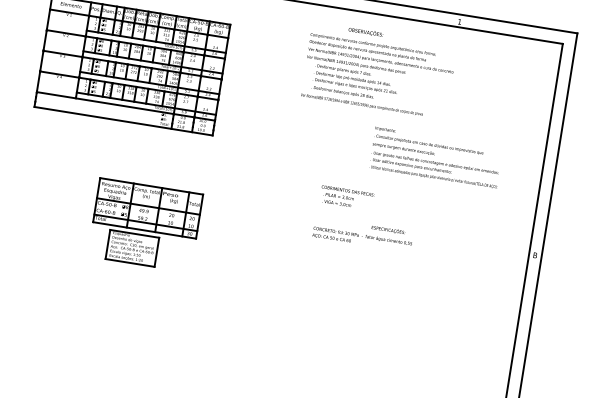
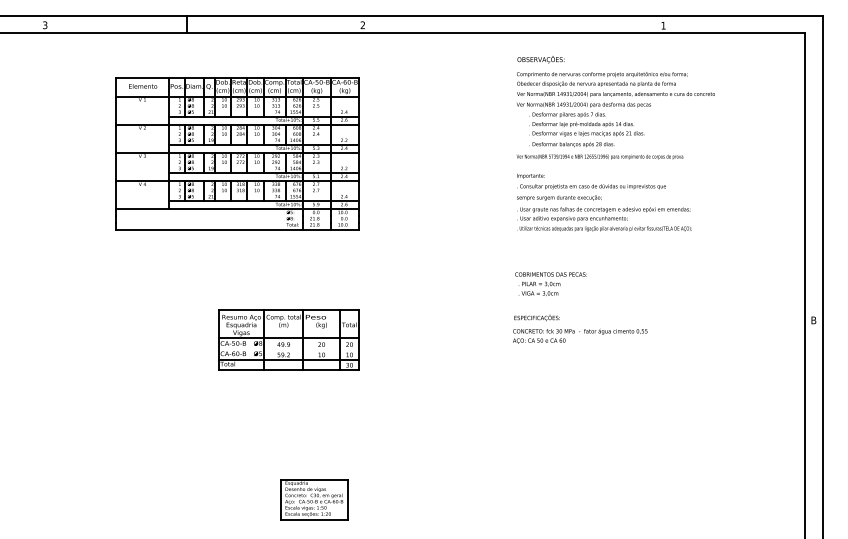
text: (378, 76) -> (615, 115), moved
text: (436, 157) -> (604, 202), moved
text: (388, 229) -> (536, 317), moved
part: (132, 248) -> (314, 499), moved

